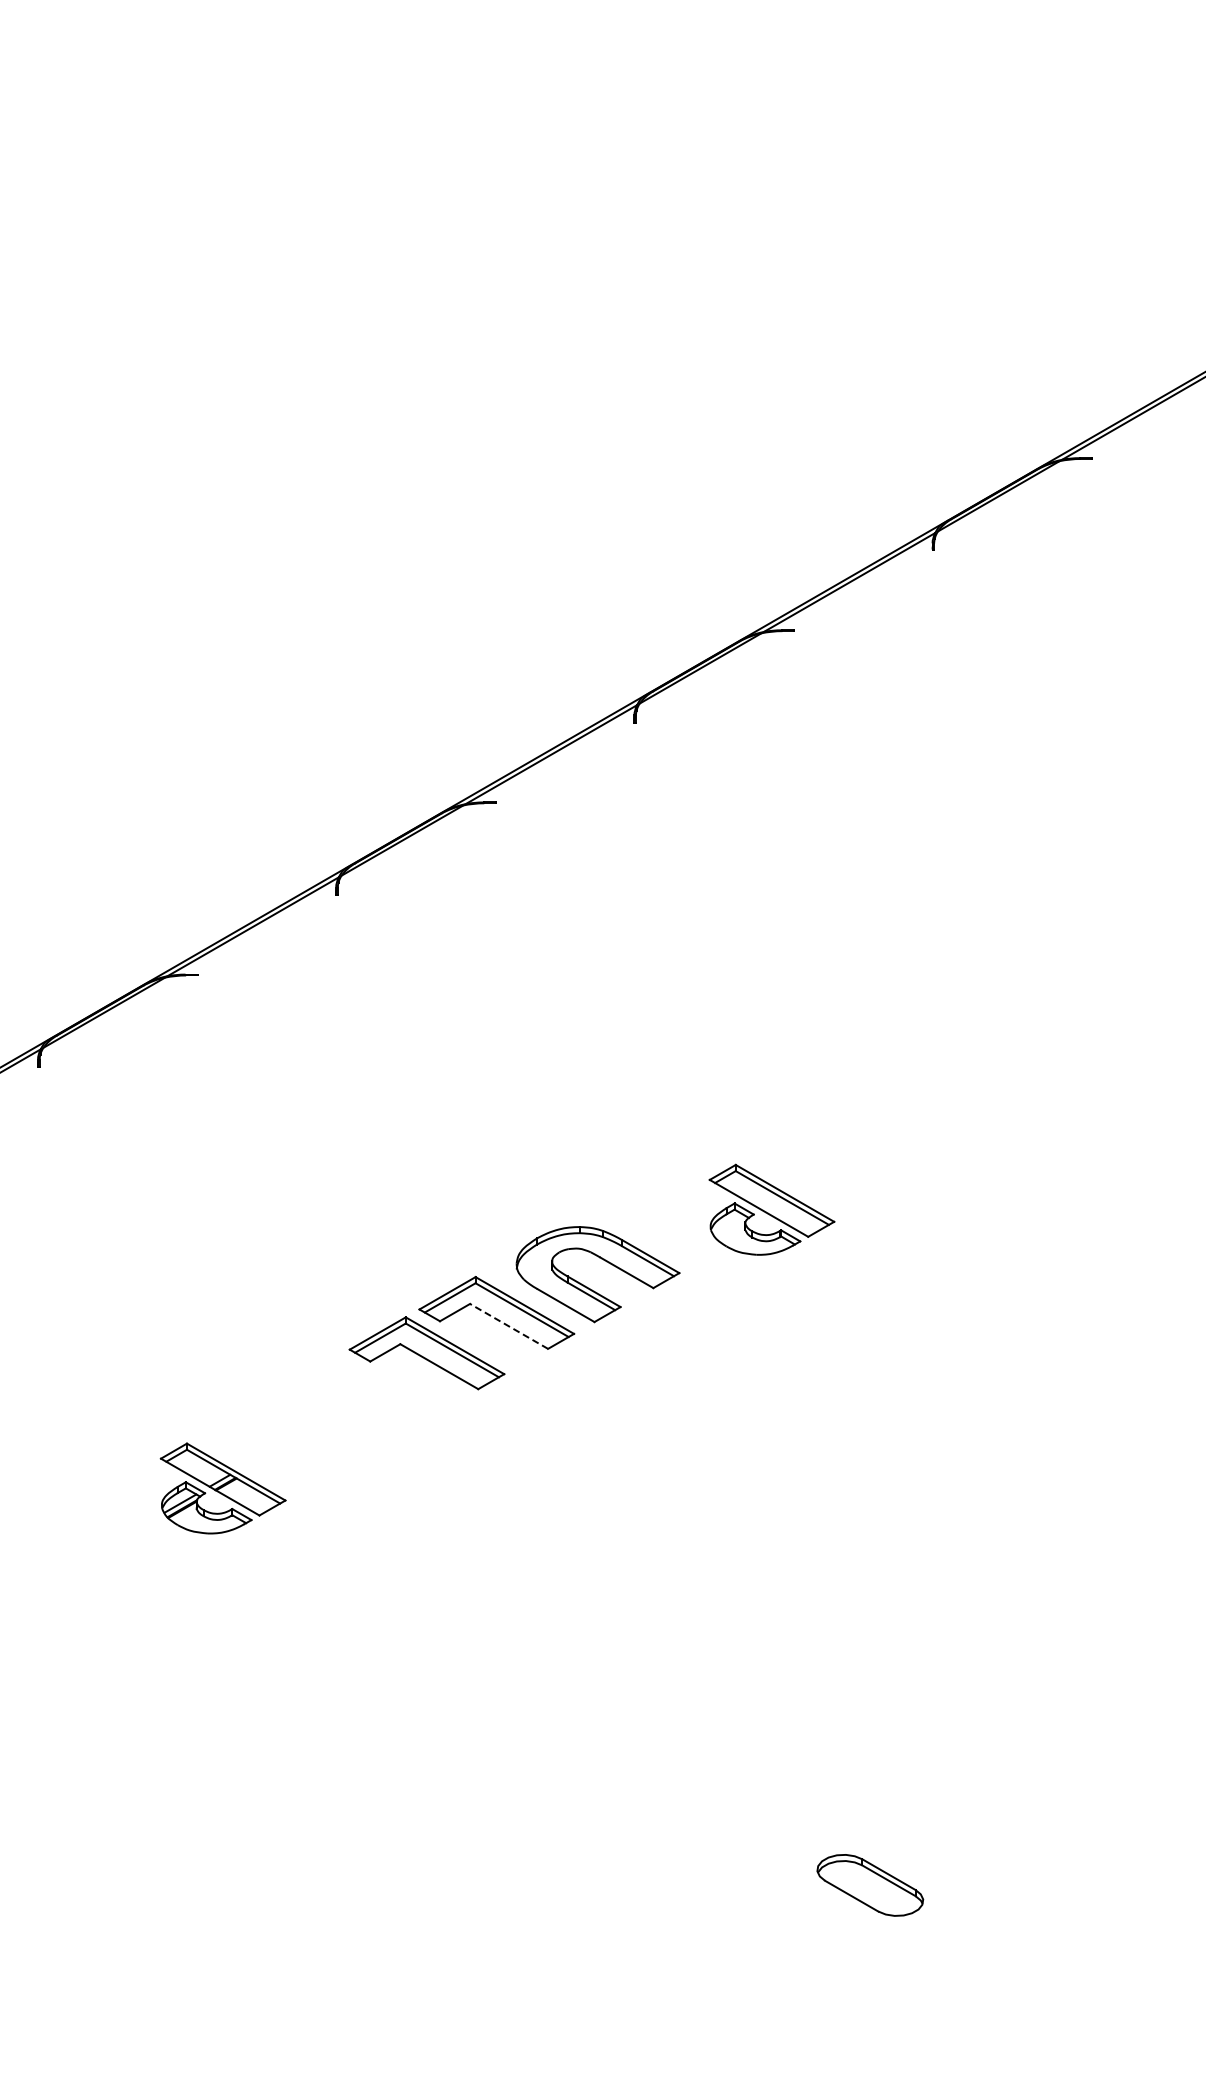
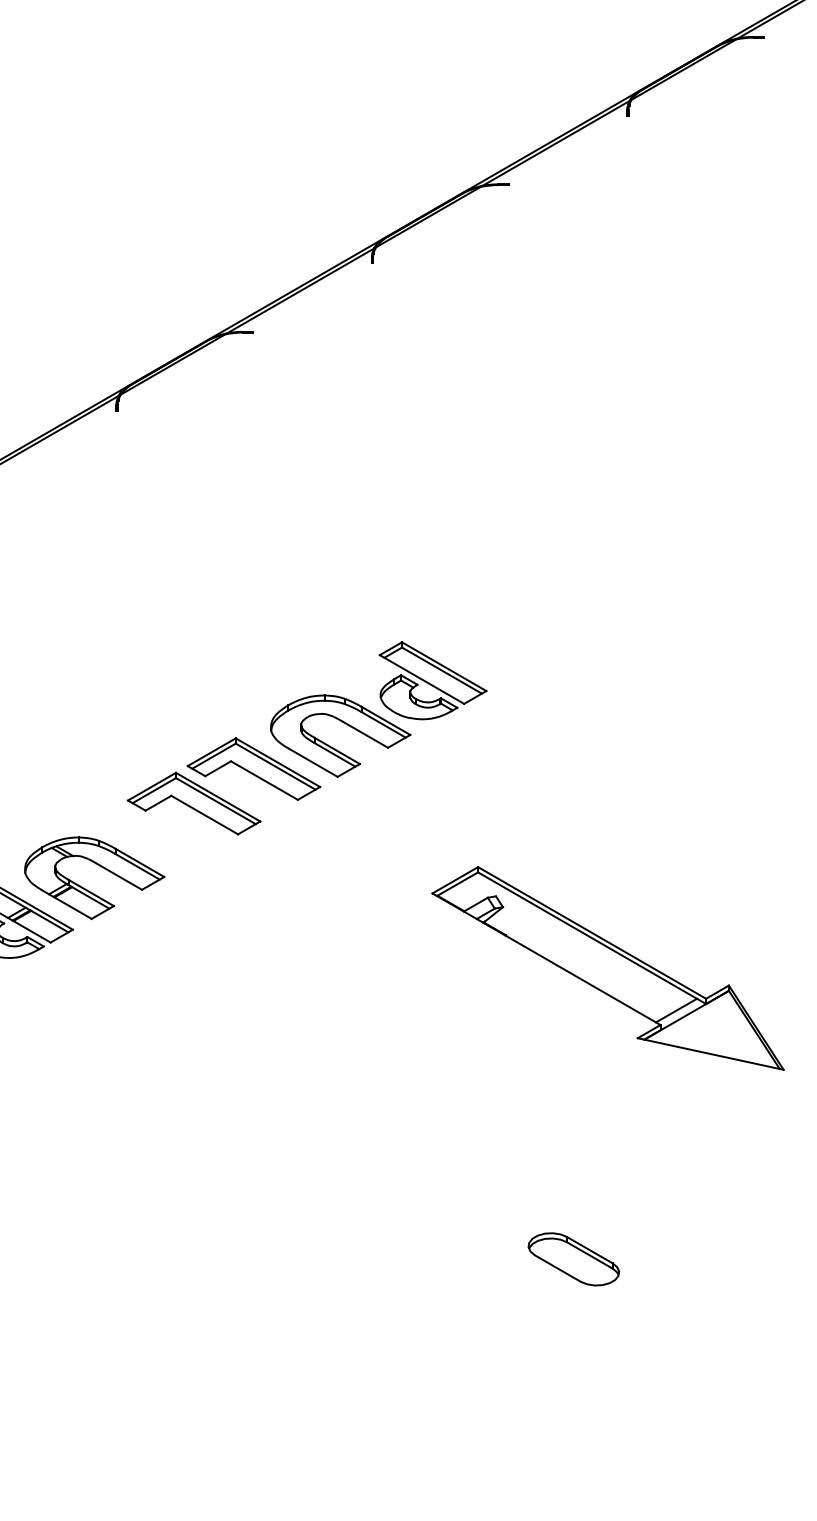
part: (771, 1209) -> (432, 680), moved
line: (508, 1326) -> (263, 780), dashed -> solid
part: (316, 1426) -> (99, 866), added
part: (910, 1545) -> (608, 968), added

